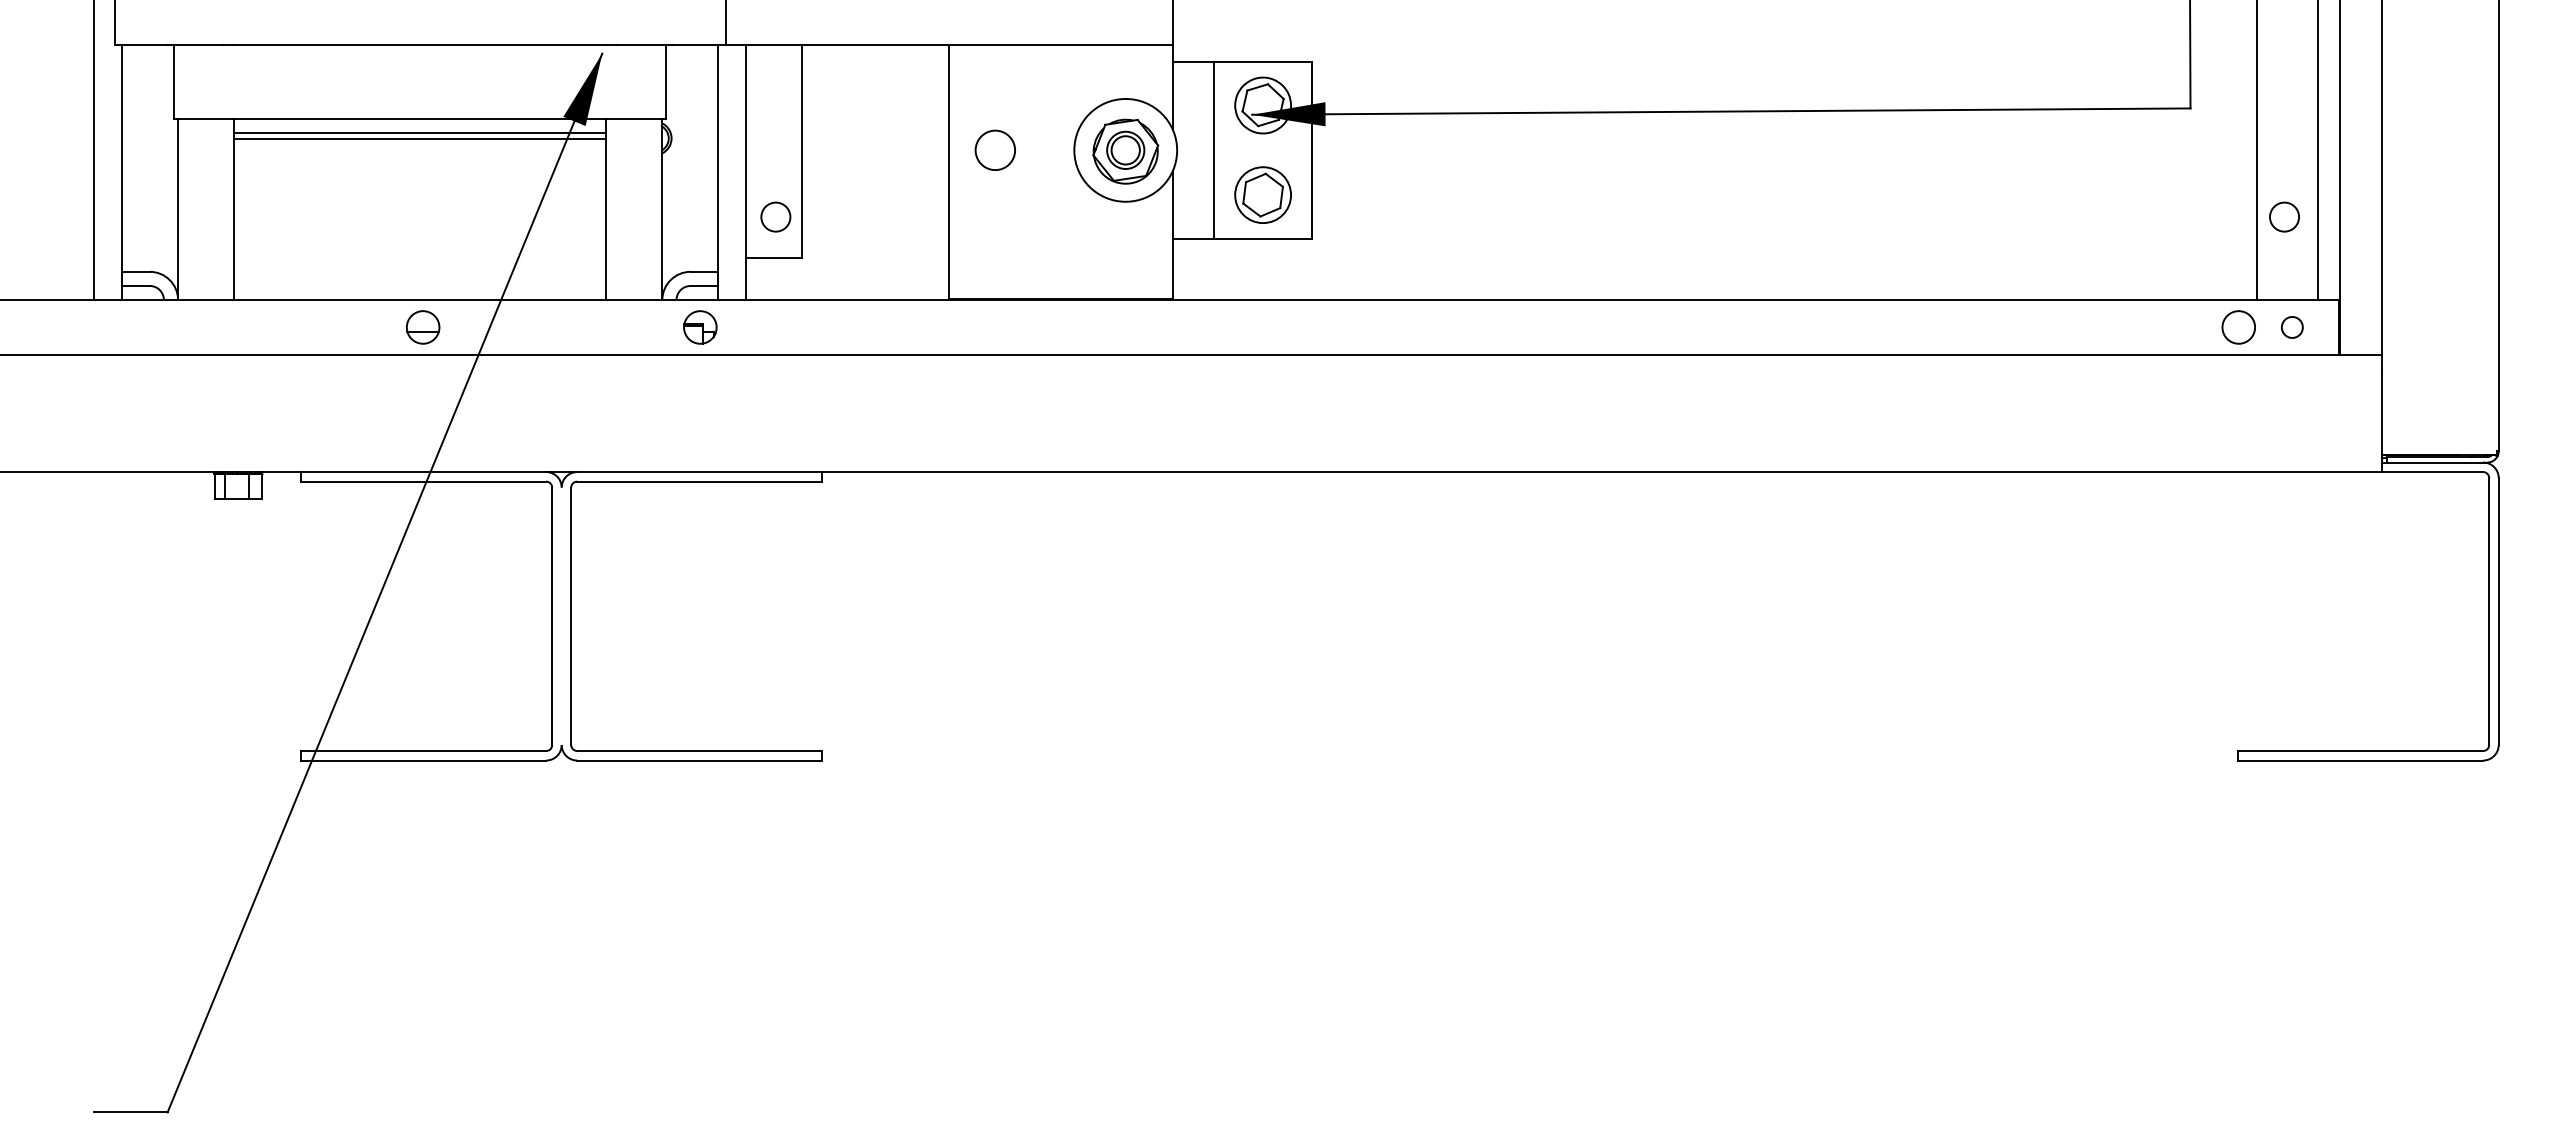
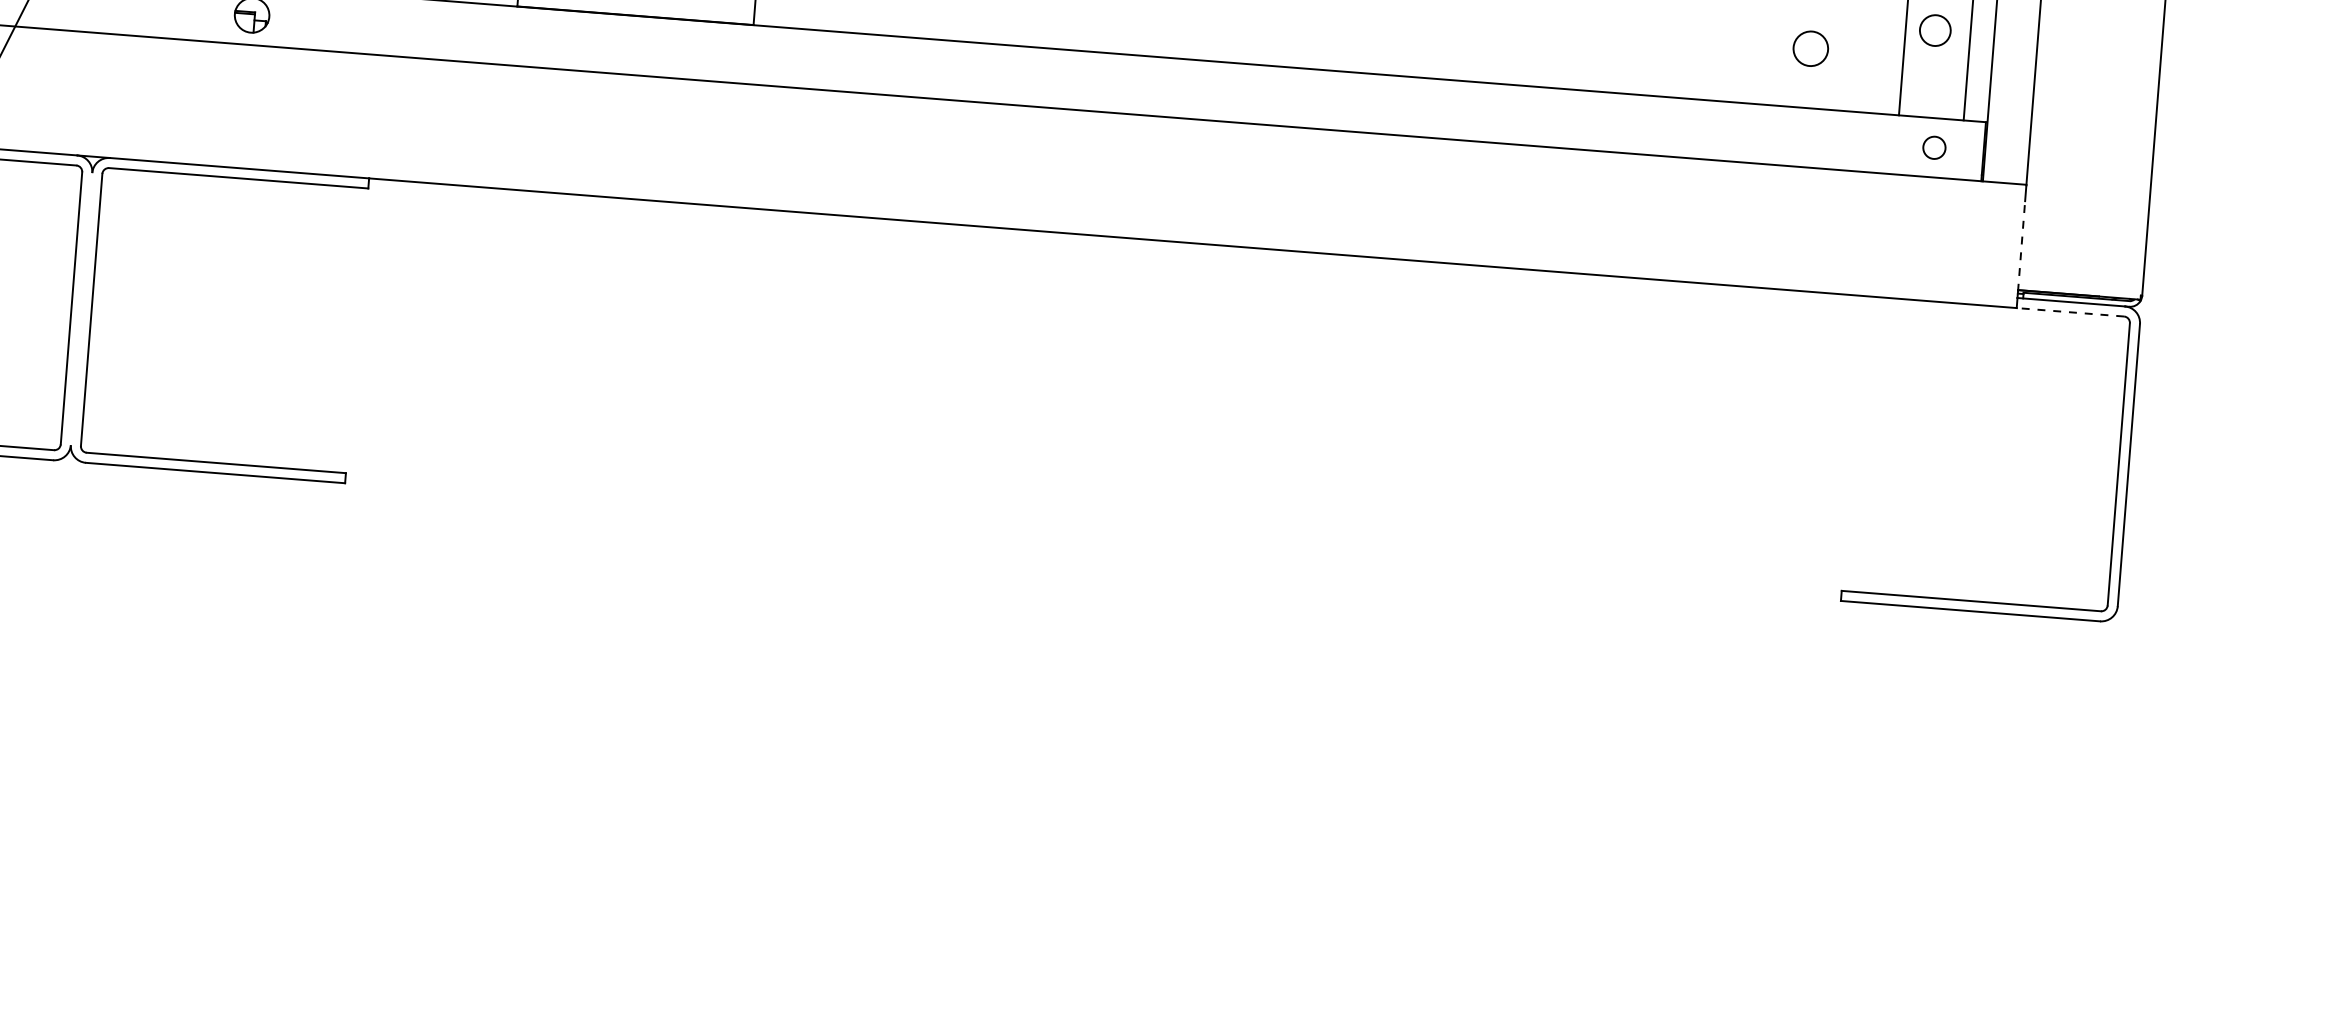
circle: (2238, 327) -> (1810, 48), moved
line: (2381, 413) -> (2021, 246), solid -> dashed
line: (2432, 472) -> (2070, 312), solid -> dashed

